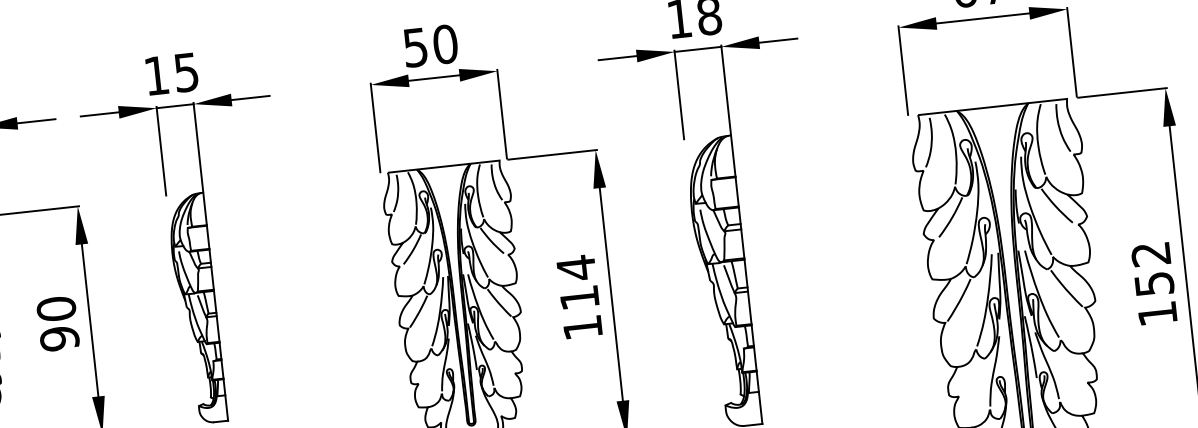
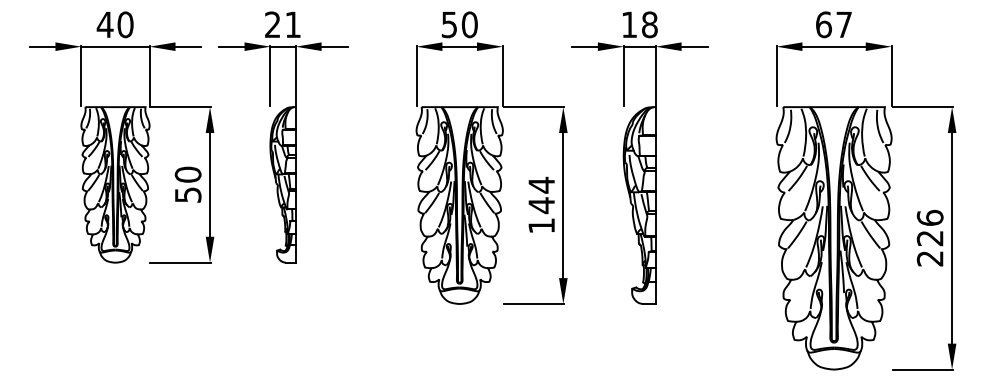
text: (170, 73) -> (282, 24), 15 -> 21
text: (1153, 282) -> (929, 237), 152 -> 226
text: (579, 297) -> (541, 205), 114 -> 144
text: (58, 339) -> (187, 195), 90 -> 50

